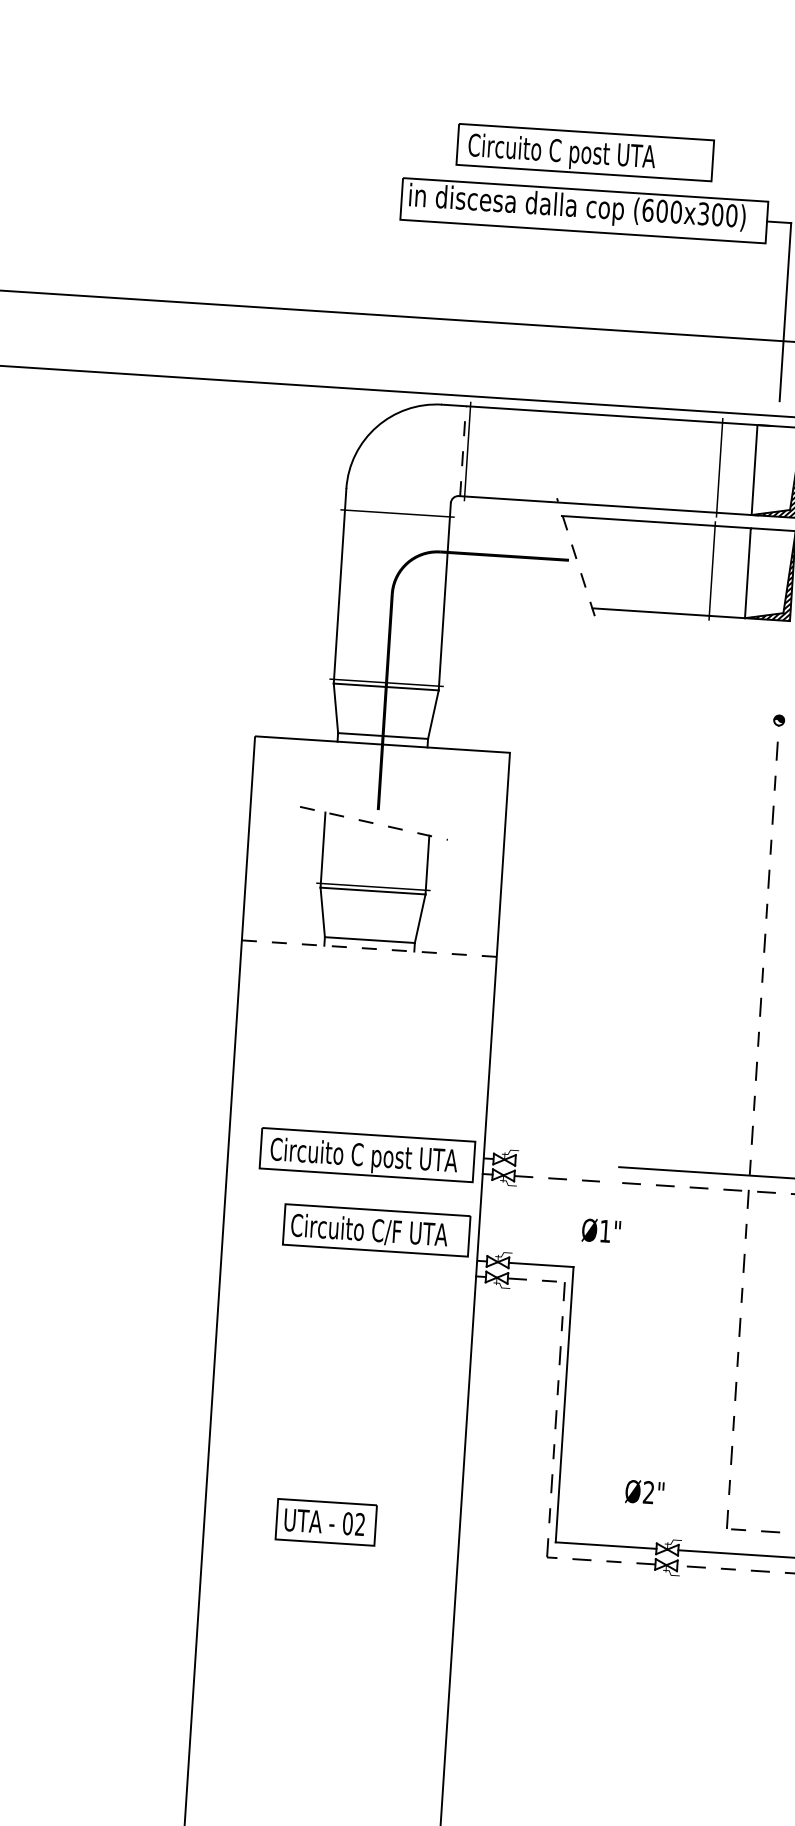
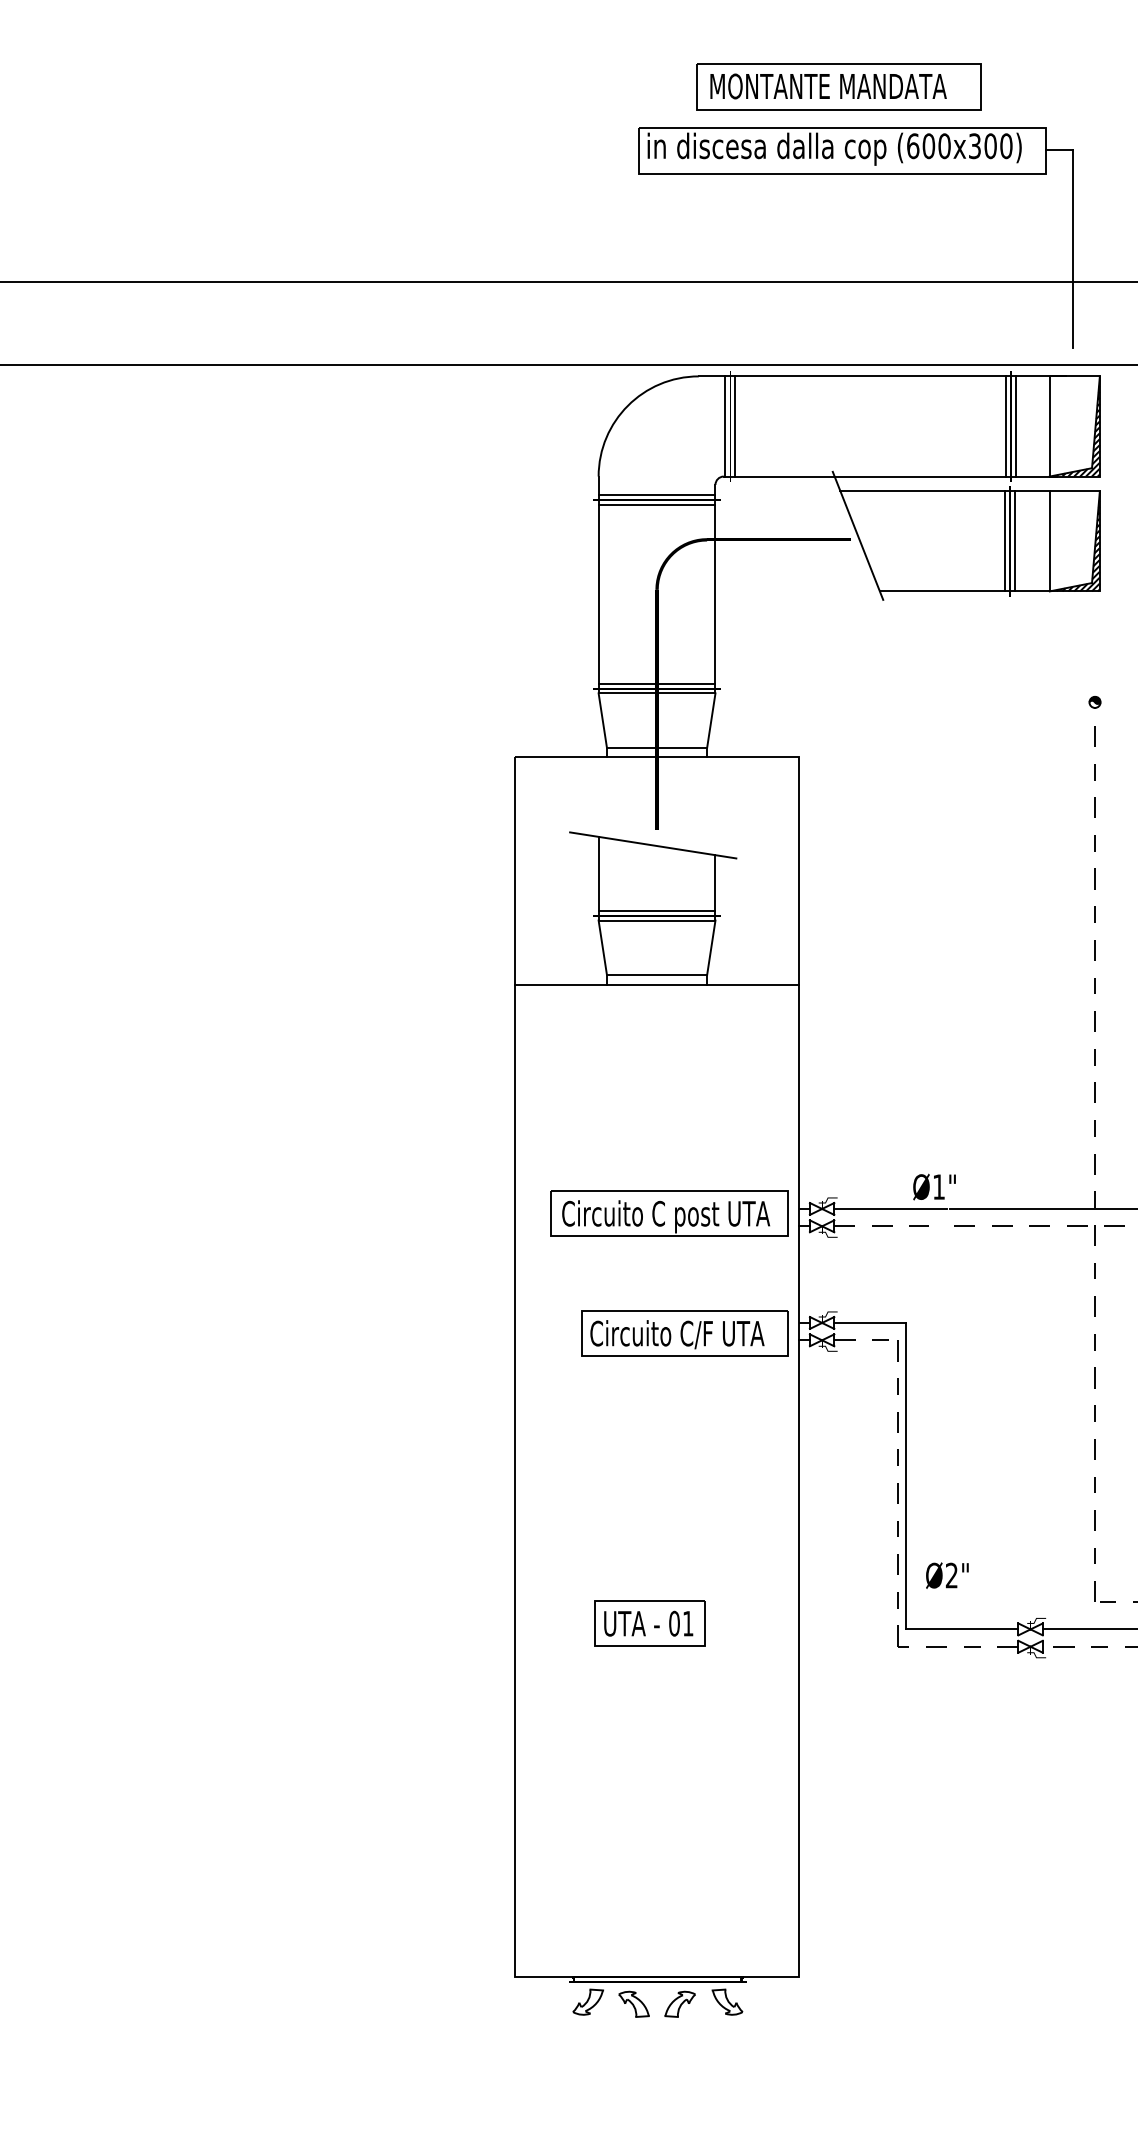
text: (574, 154) -> (827, 89), Circuito C post UTA -> MONTANTE MANDATA
line: (463, 450) -> (725, 425), dashed -> solid
line: (472, 451) -> (735, 426), added
line: (714, 467) -> (1005, 426), added
line: (723, 468) -> (1015, 426), added
line: (397, 509) -> (656, 495), added
line: (396, 517) -> (656, 504), added
line: (576, 556) -> (858, 535), dashed -> solid
line: (708, 570) -> (1005, 541), added
line: (716, 571) -> (1014, 541), added
line: (386, 678) -> (656, 683), added
line: (374, 823) -> (653, 845), dashed -> solid
line: (373, 882) -> (656, 910), added
line: (369, 948) -> (657, 984), dashed -> solid
line: (566, 1163) -> (890, 1208), added
part: (375, 1230) -> (684, 1333), moved
text: (601, 1230) -> (934, 1186), moved
text: (644, 1492) -> (947, 1575), moved
text: (360, 1524) -> (688, 1623), 02 -> 01

